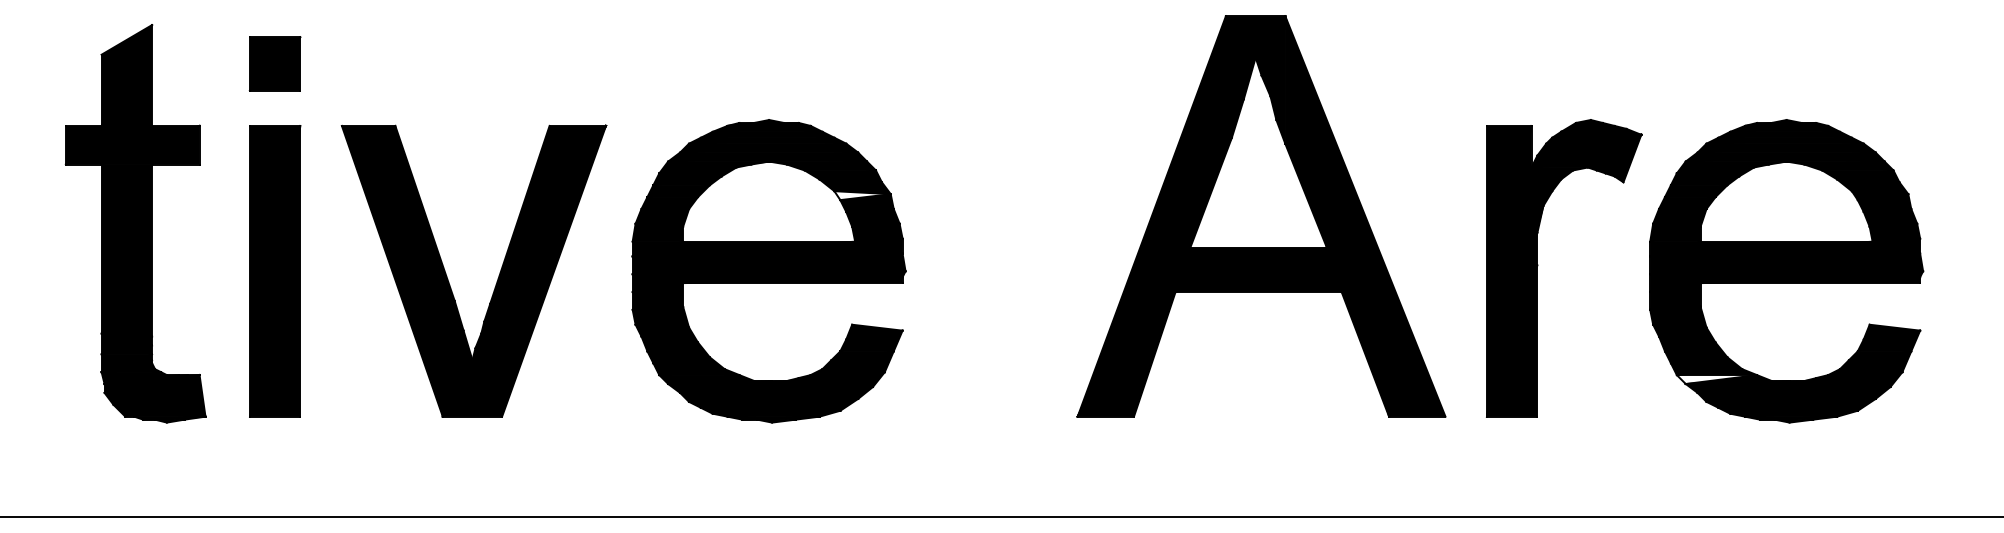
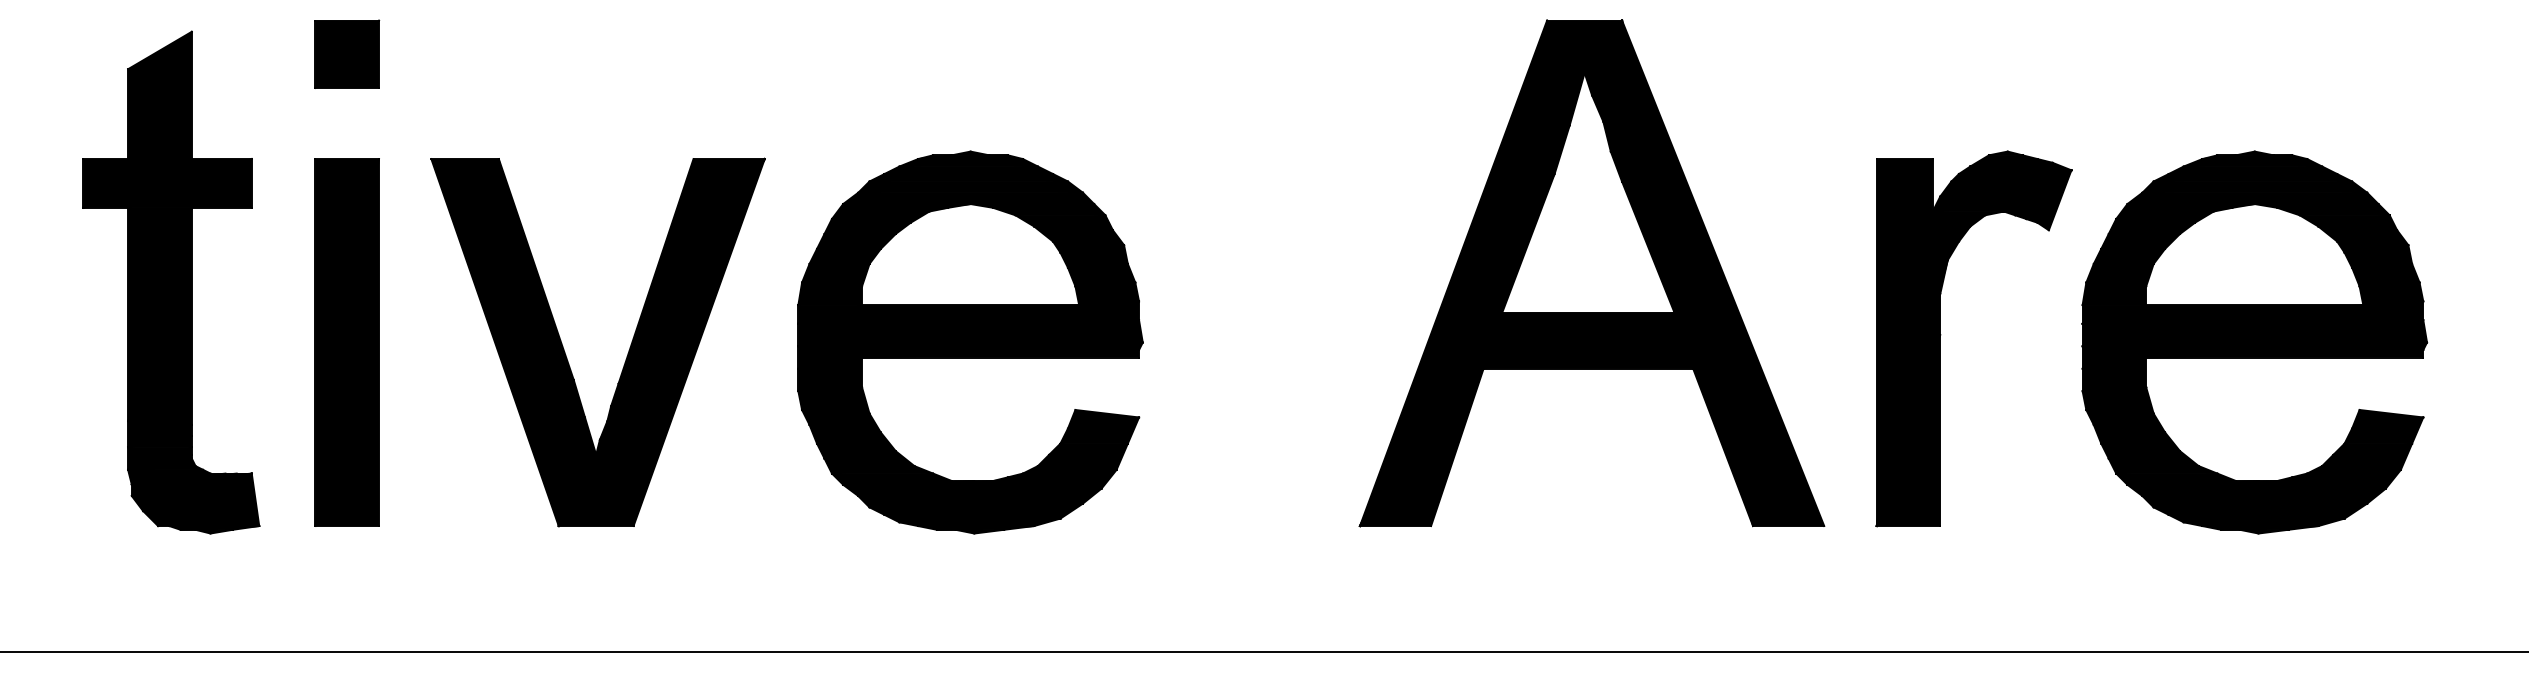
part: (274, 63) -> (346, 53), moved
fill: (862, 195) -> (1088, 246), added
fill: (1716, 379) -> (2166, 479), added

